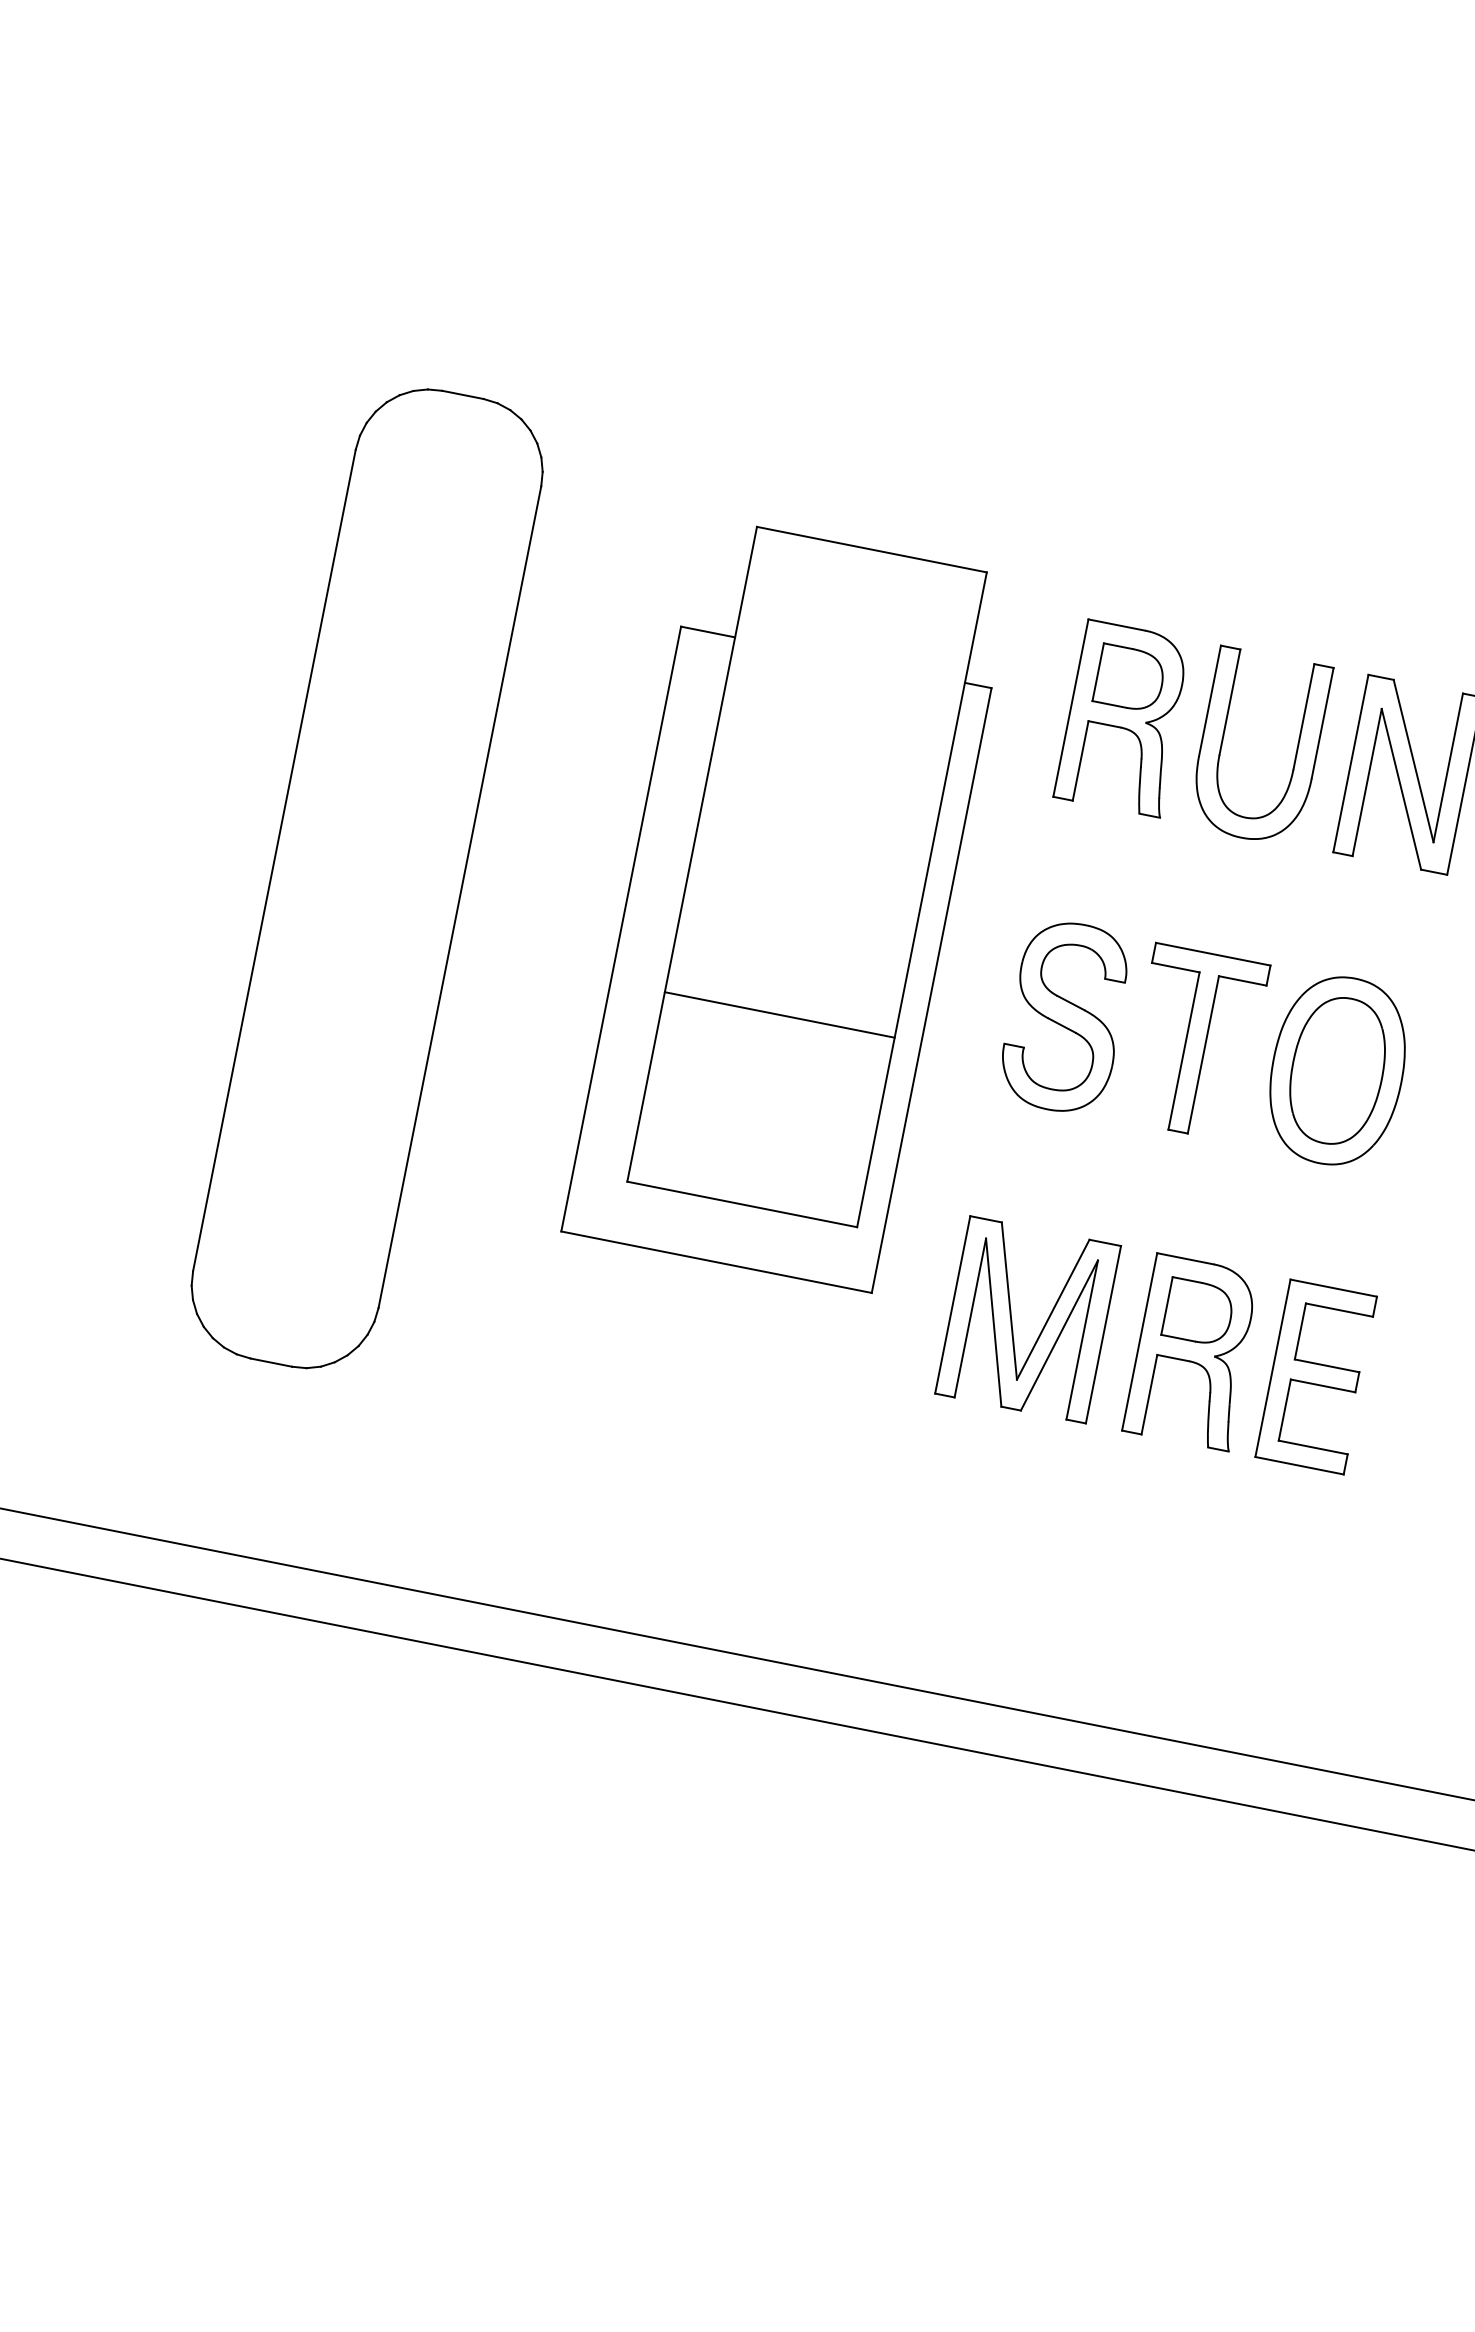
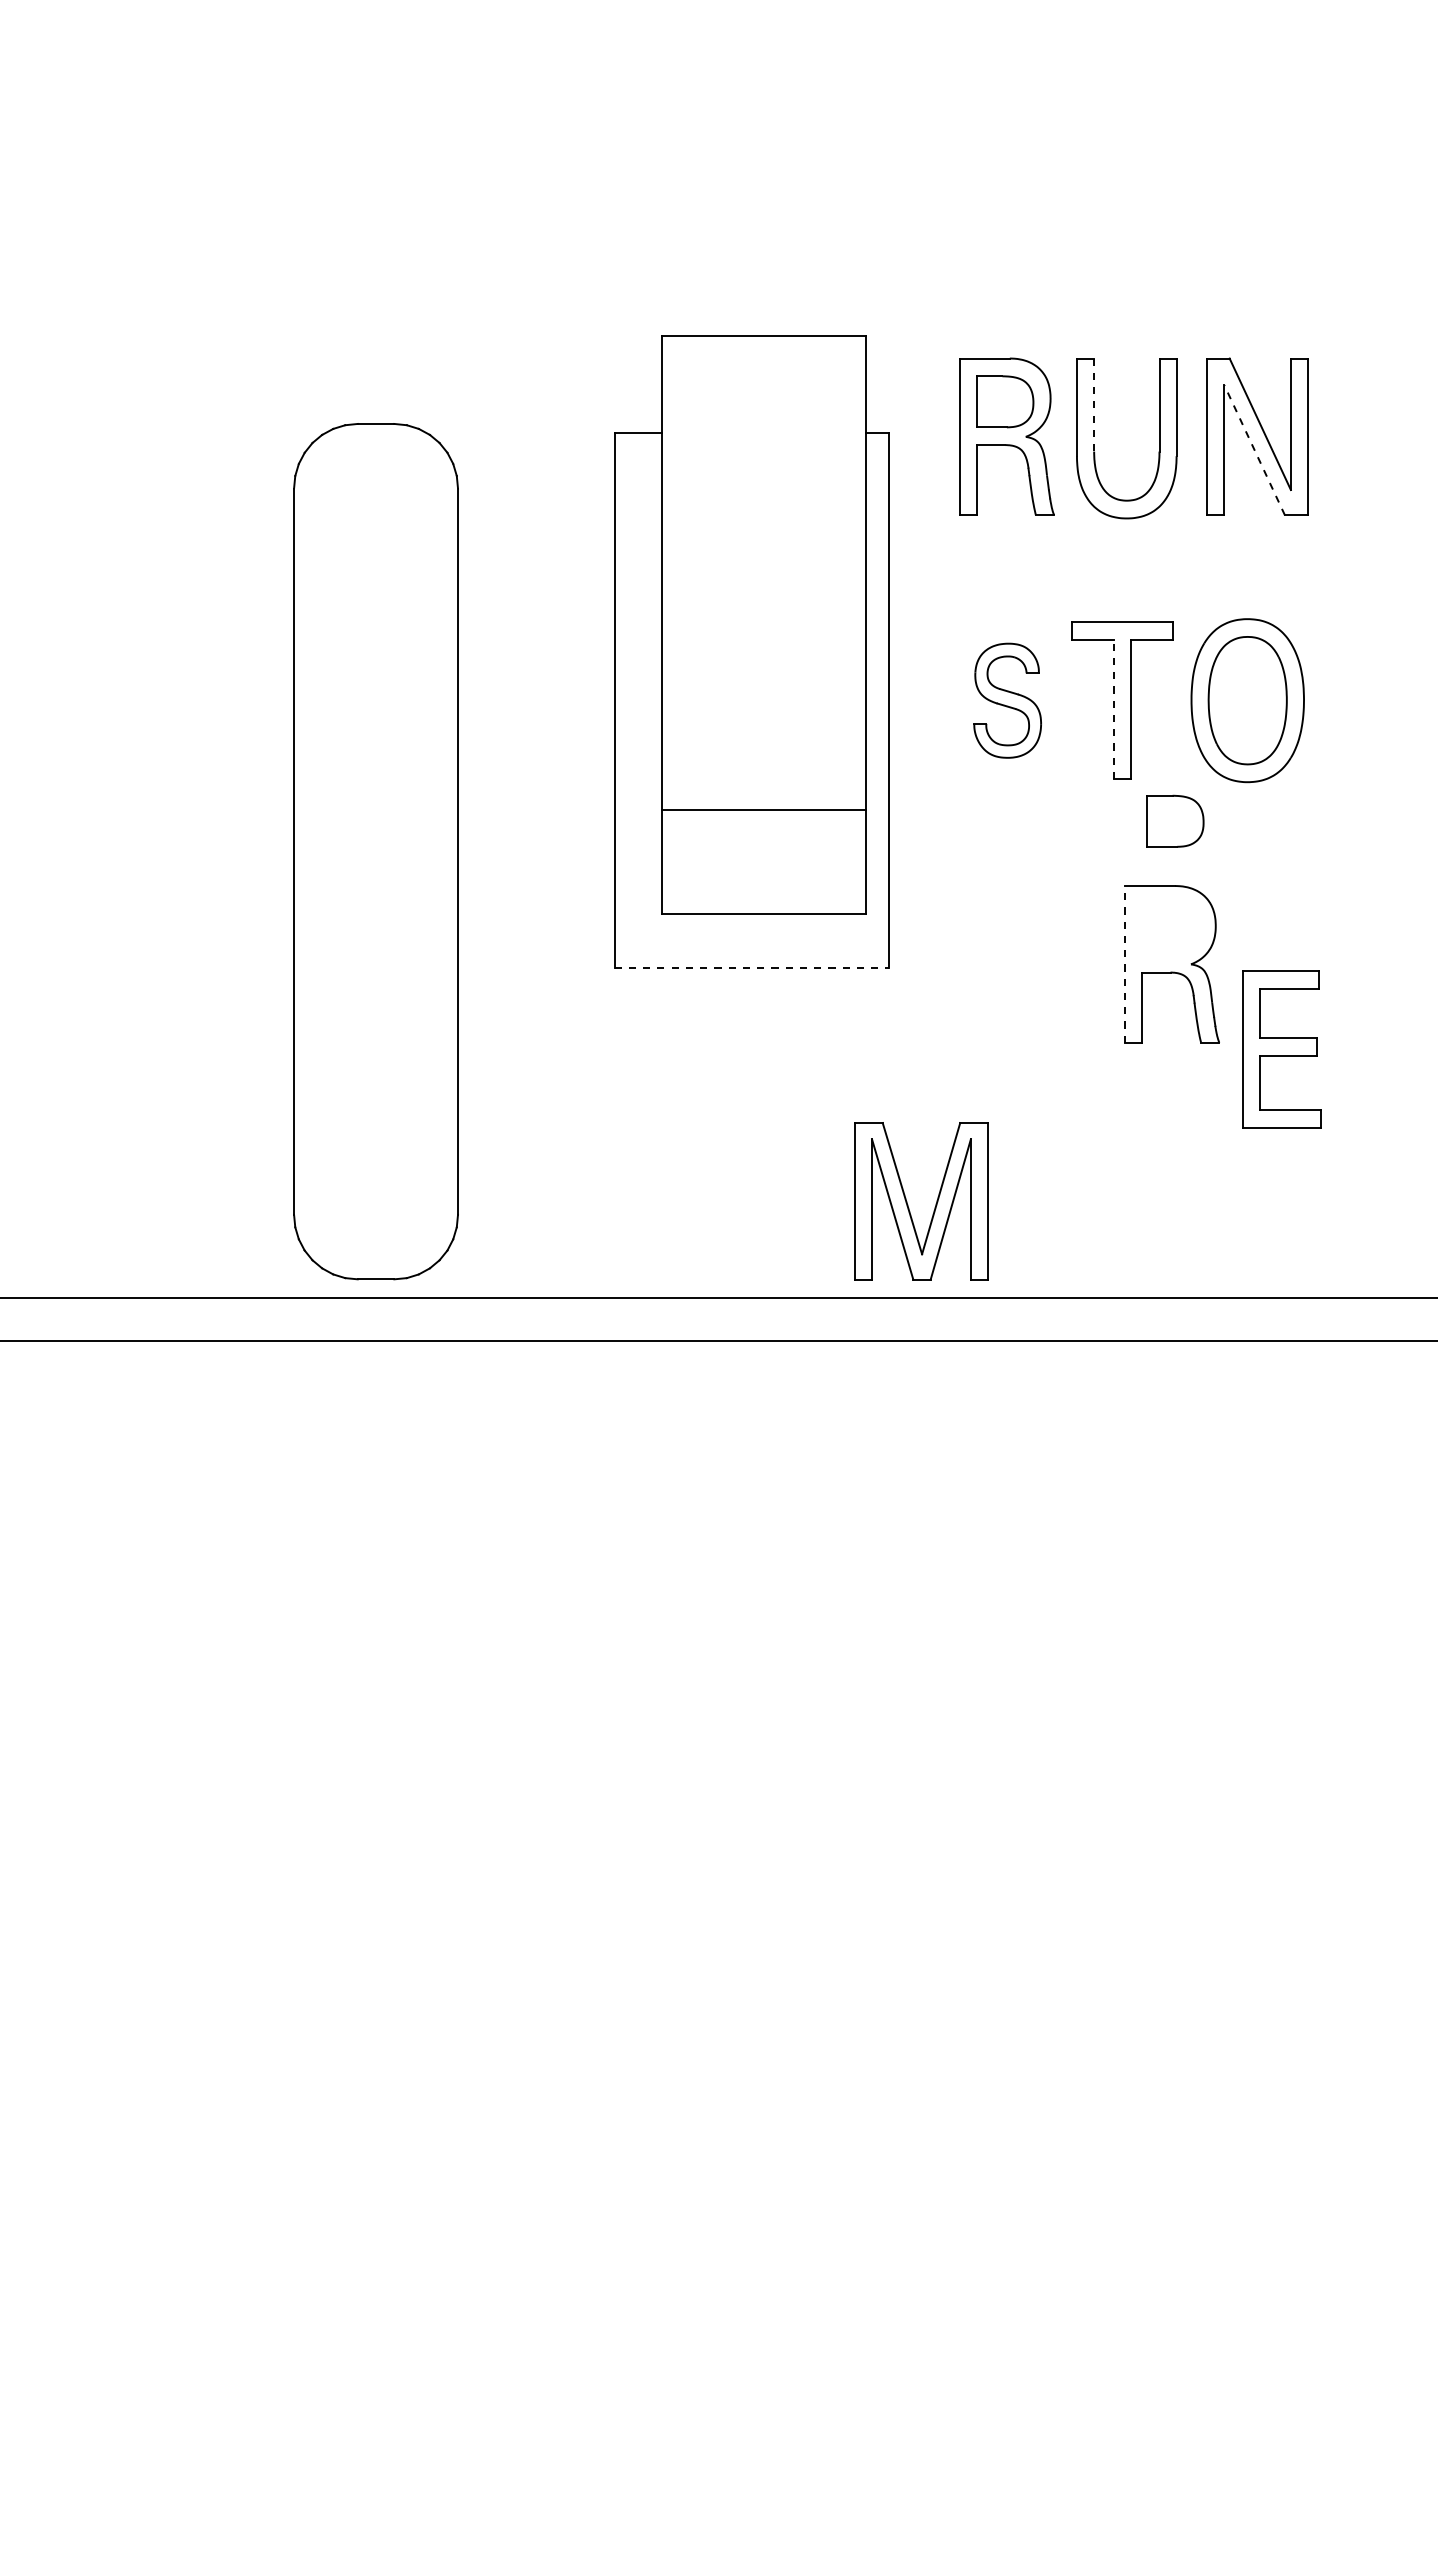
line: (1230, 702) -> (1094, 405), solid -> dashed
line: (1401, 789) -> (1254, 450), solid -> dashed
part: (366, 878) -> (375, 851), moved
line: (779, 1014) -> (763, 809), moved
part: (1065, 1016) -> (1007, 700), size x0.7
line: (1183, 1050) -> (1113, 709), solid -> dashed
line: (717, 1261) -> (752, 967), solid -> dashed
part: (1199, 1311) -> (1175, 820), moved
part: (1012, 1320) -> (908, 1204), moved
line: (1140, 1340) -> (1125, 963), solid -> dashed
part: (1316, 1376) -> (1281, 1049), moved

